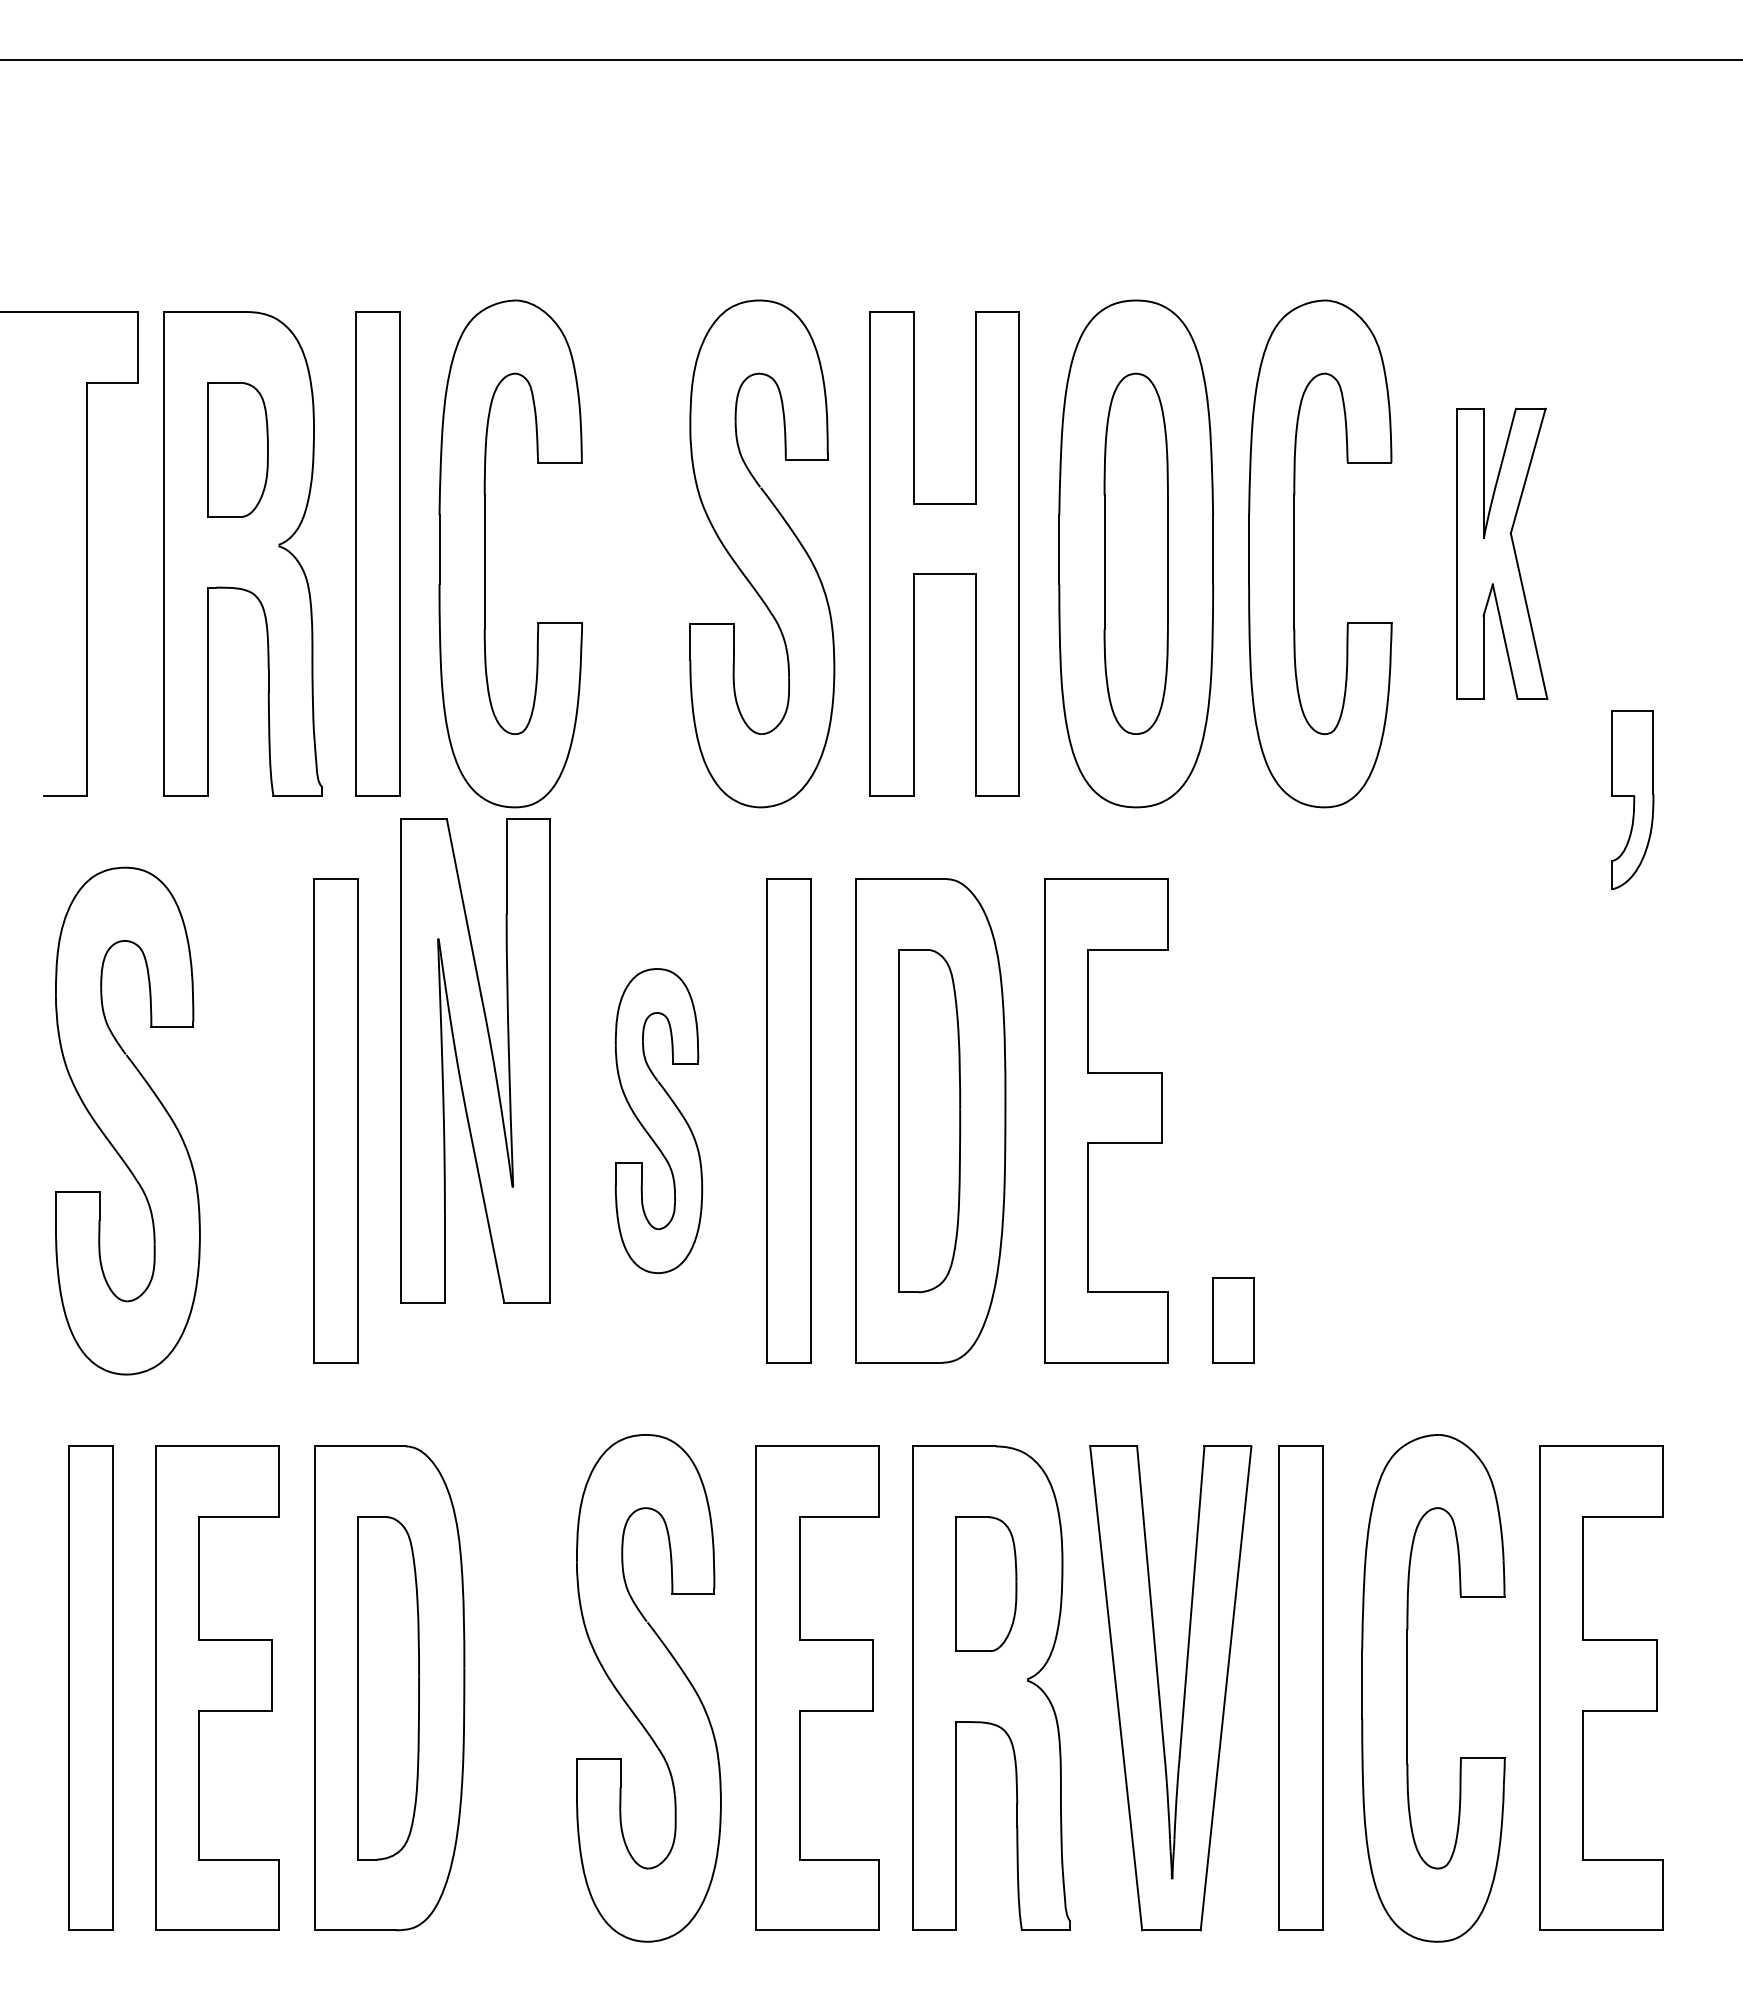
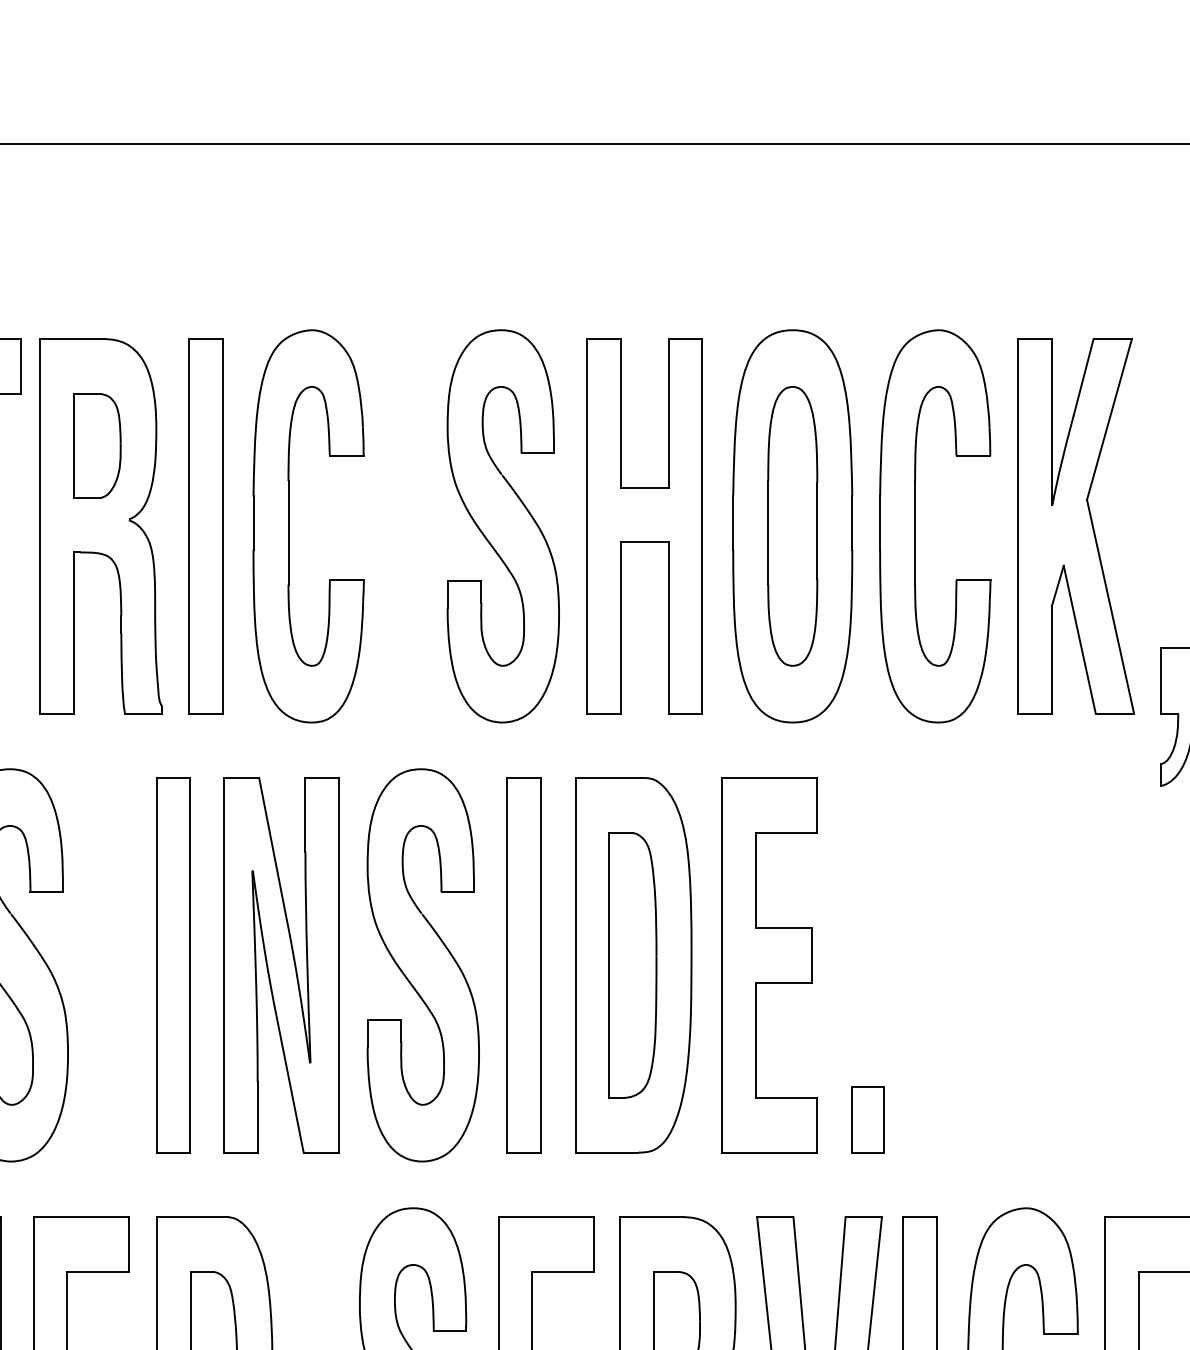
part: (1502, 553) -> (1076, 526), size x1.67
part: (475, 1060) -> (281, 964), moved
part: (658, 1120) -> (422, 964), size x1.67

